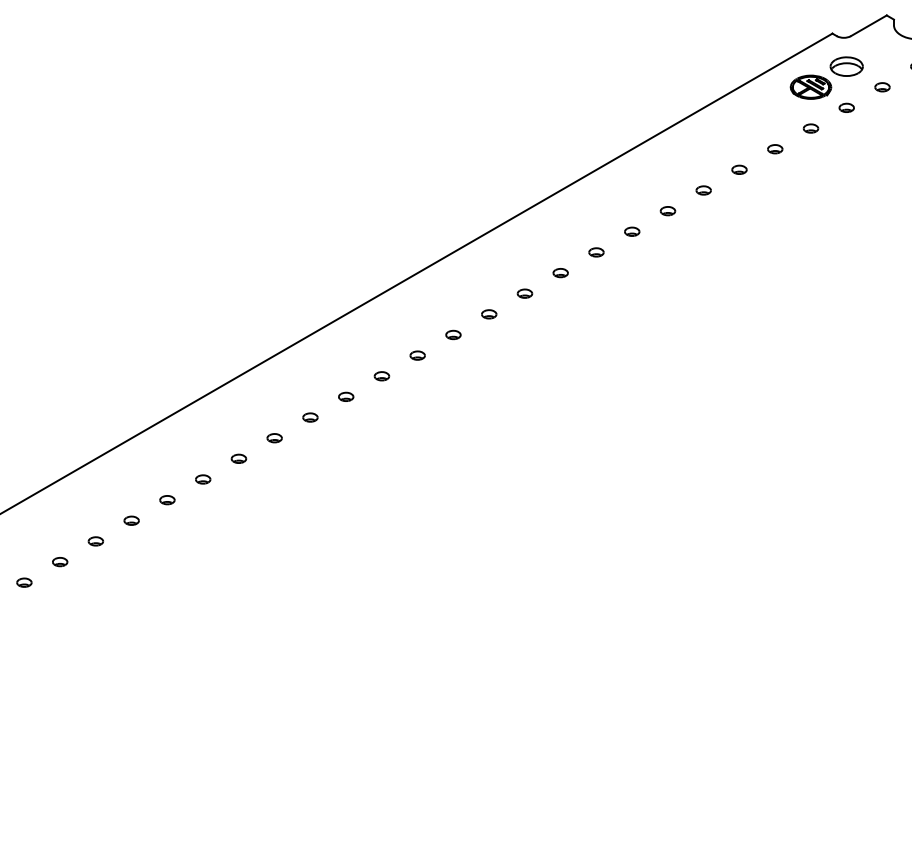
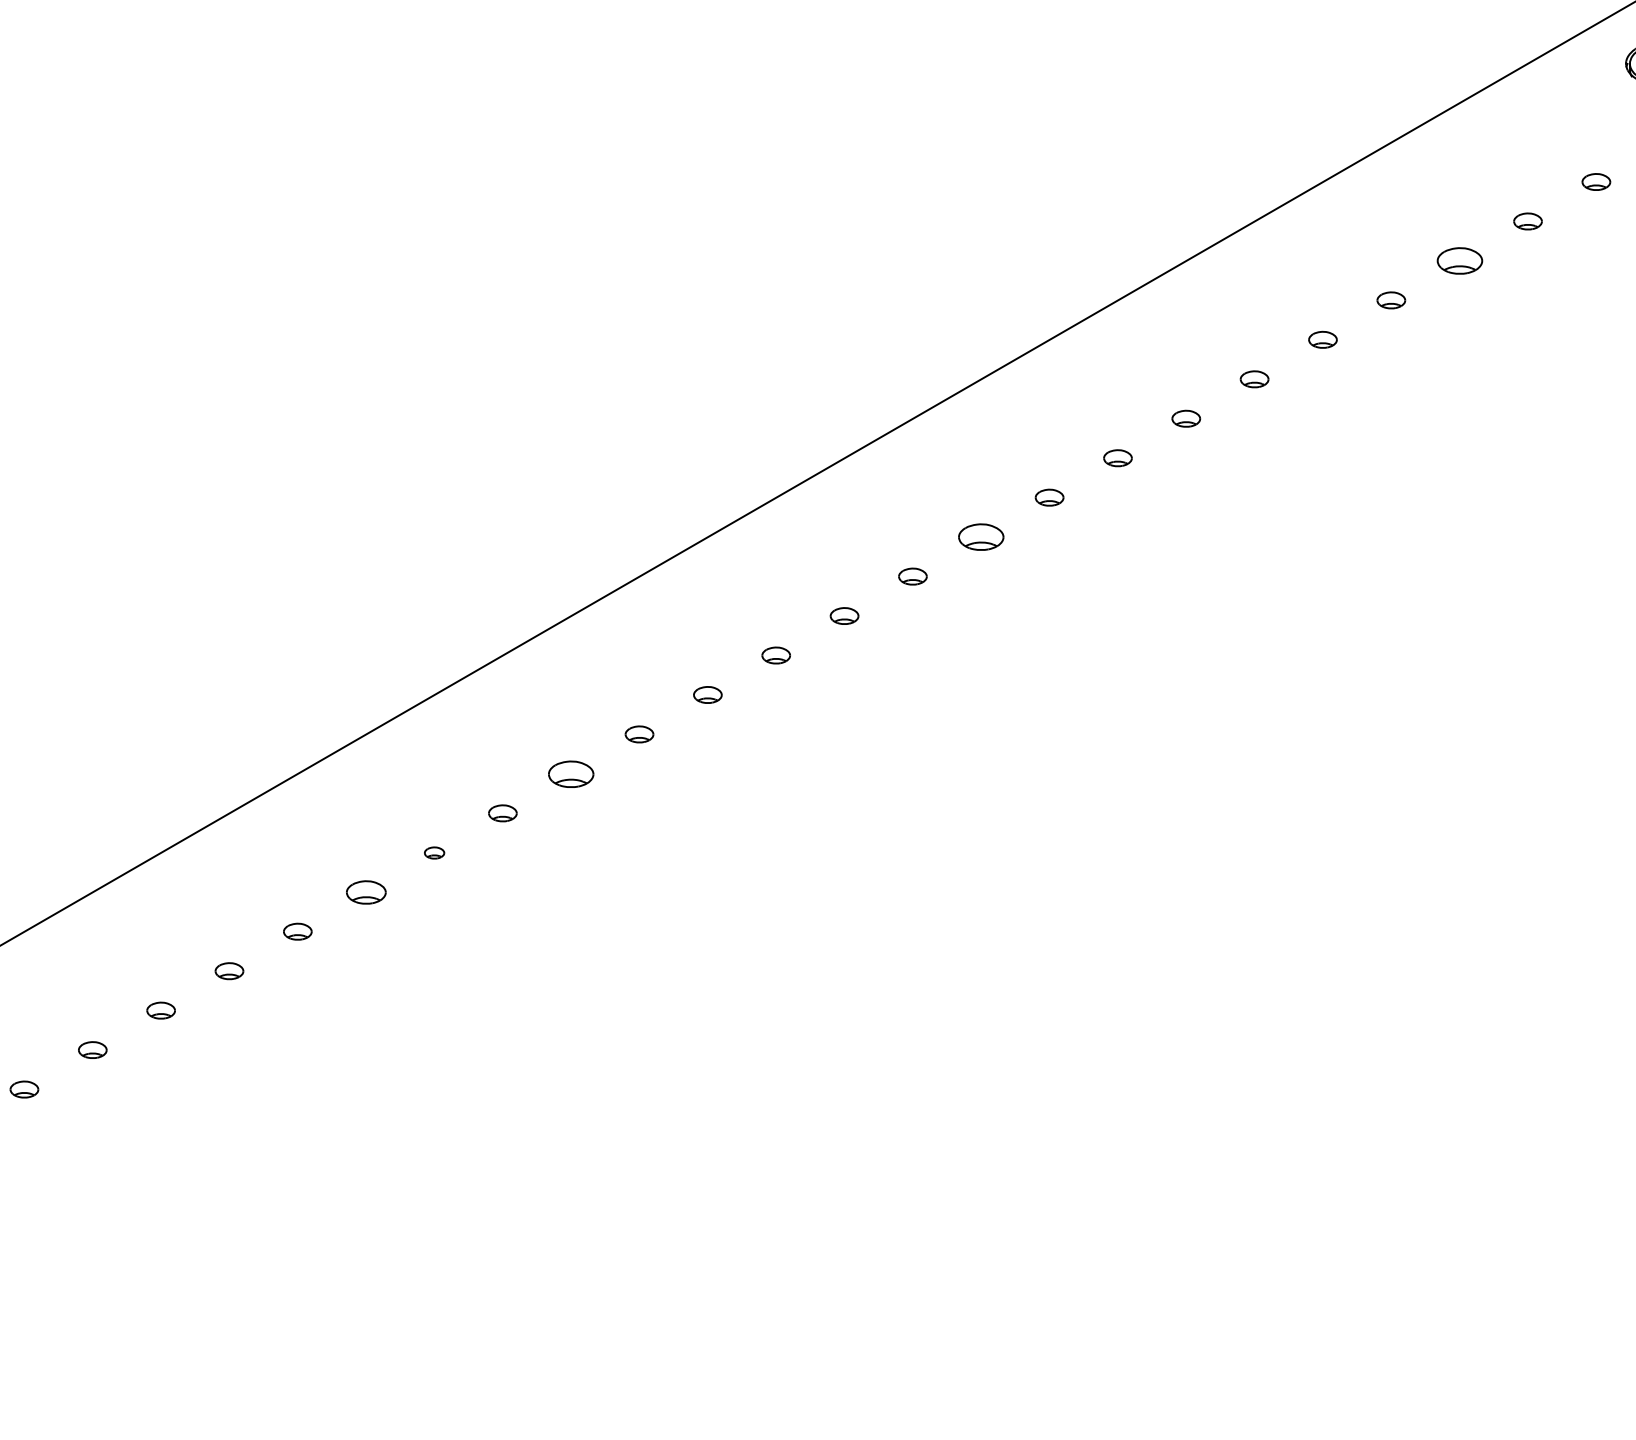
part: (703, 190) -> (1459, 260), size x1.6
part: (453, 334) -> (981, 536), size x1.6
part: (238, 458) -> (570, 773), size x1.6
part: (167, 500) -> (434, 853), size x0.7
part: (131, 520) -> (365, 891), size x1.4

